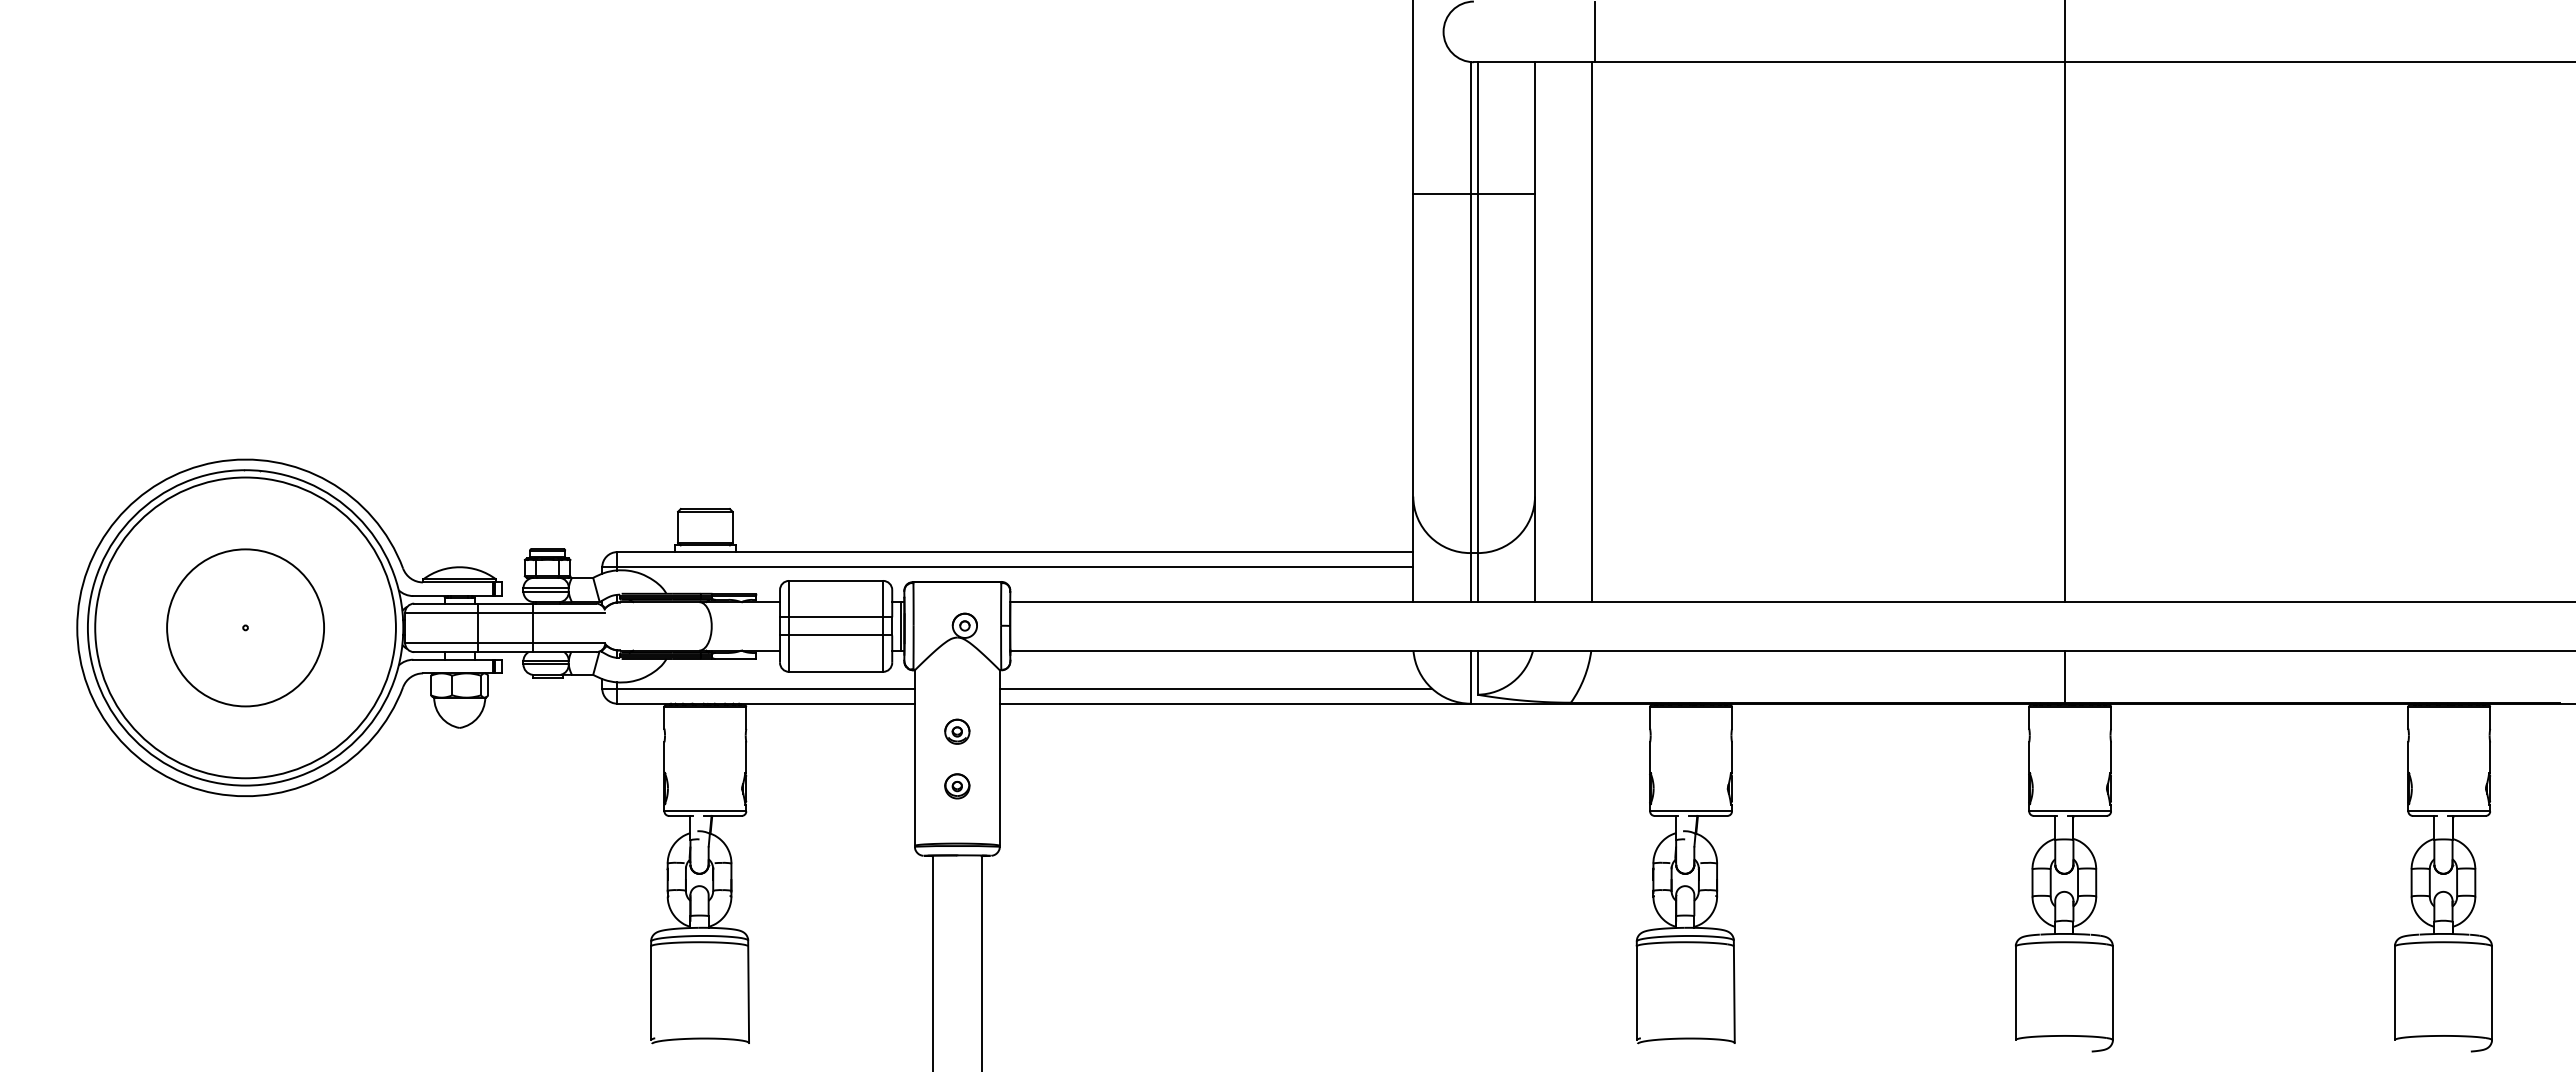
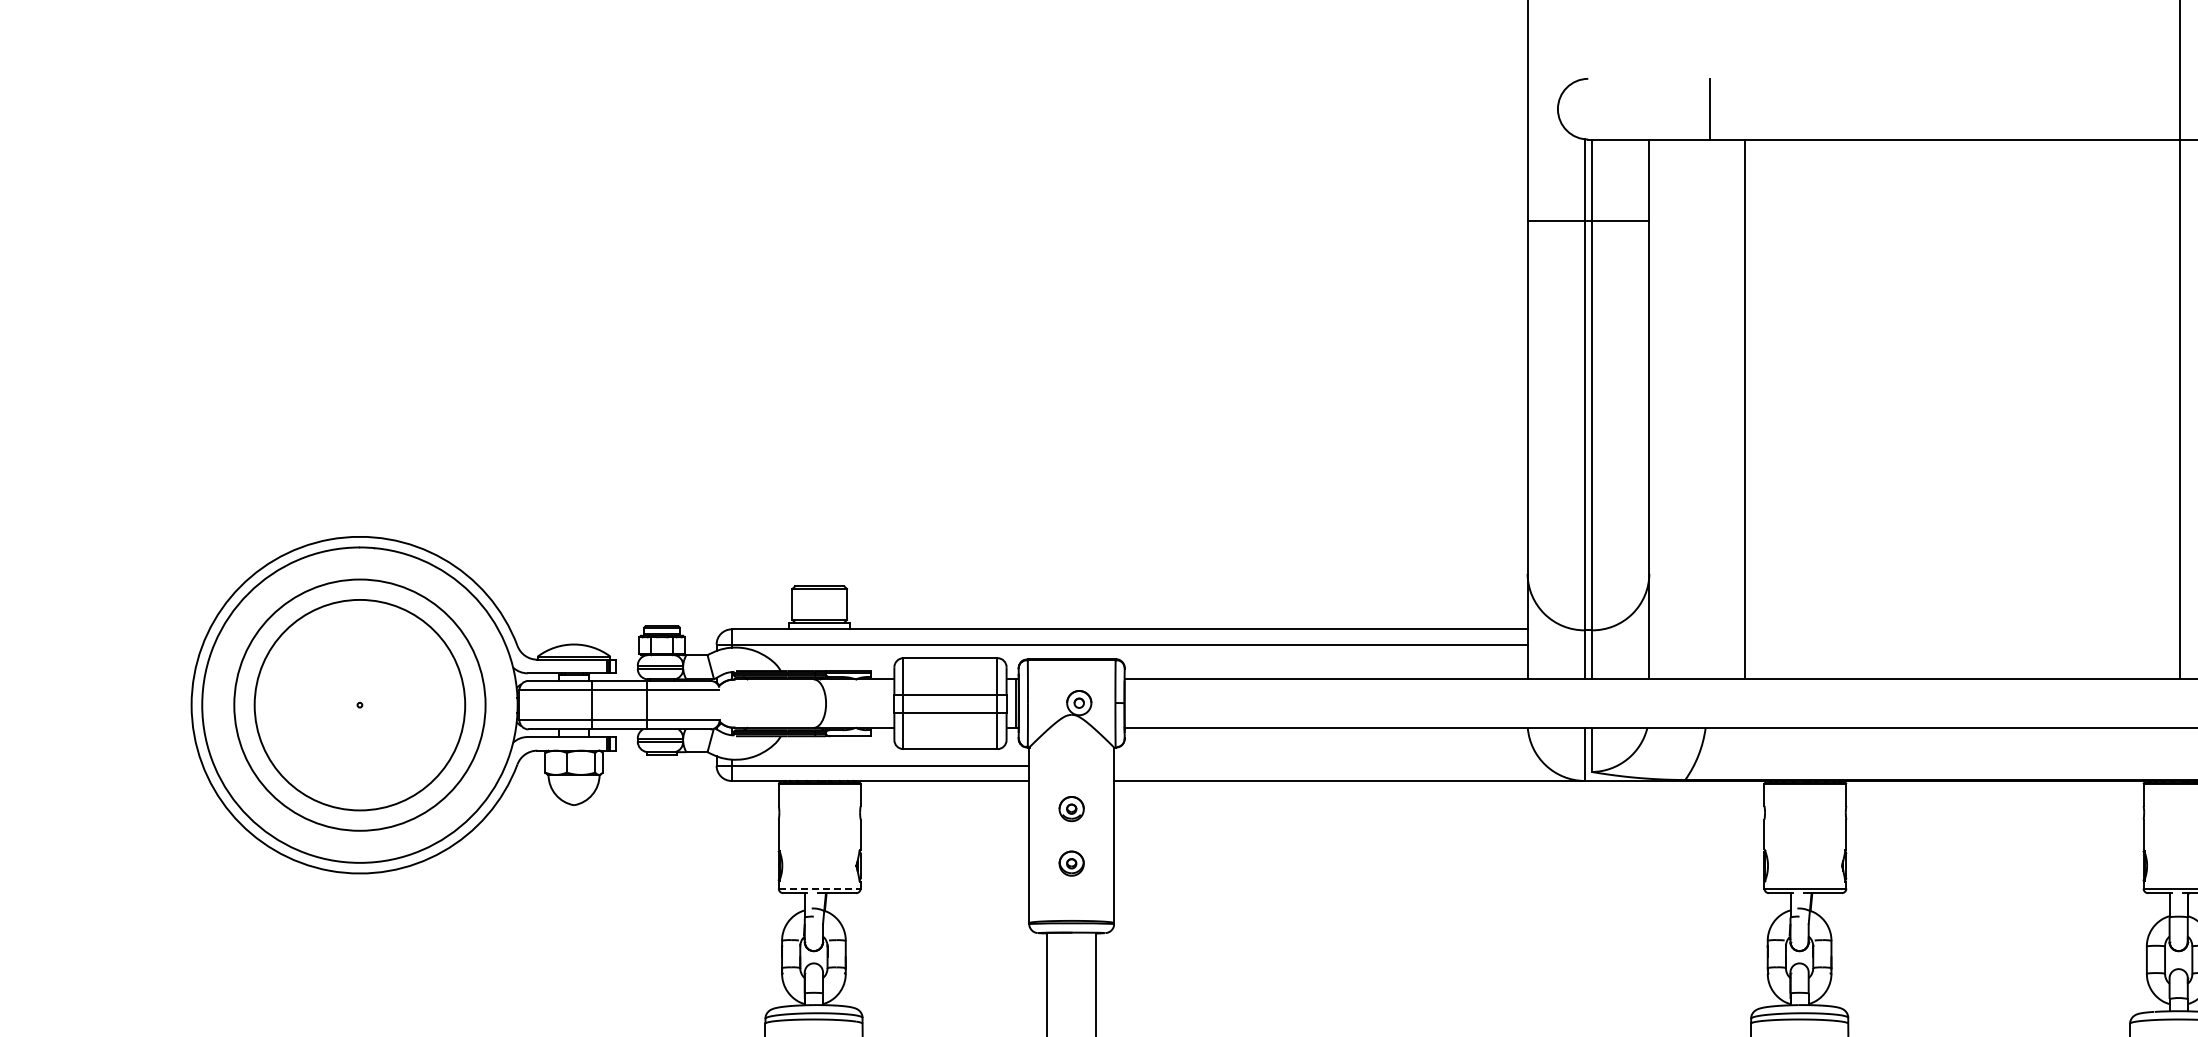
line: (1474, 194) -> (1588, 221), moved
line: (1592, 332) -> (1744, 409), moved
circle: (245, 627) -> (359, 704), size x0.7
circle: (245, 627) -> (359, 704), size x1.6
line: (2065, 676) -> (2179, 753), removed
line: (1215, 688) -> (1329, 765), removed
line: (705, 811) -> (819, 888), solid -> dashed

